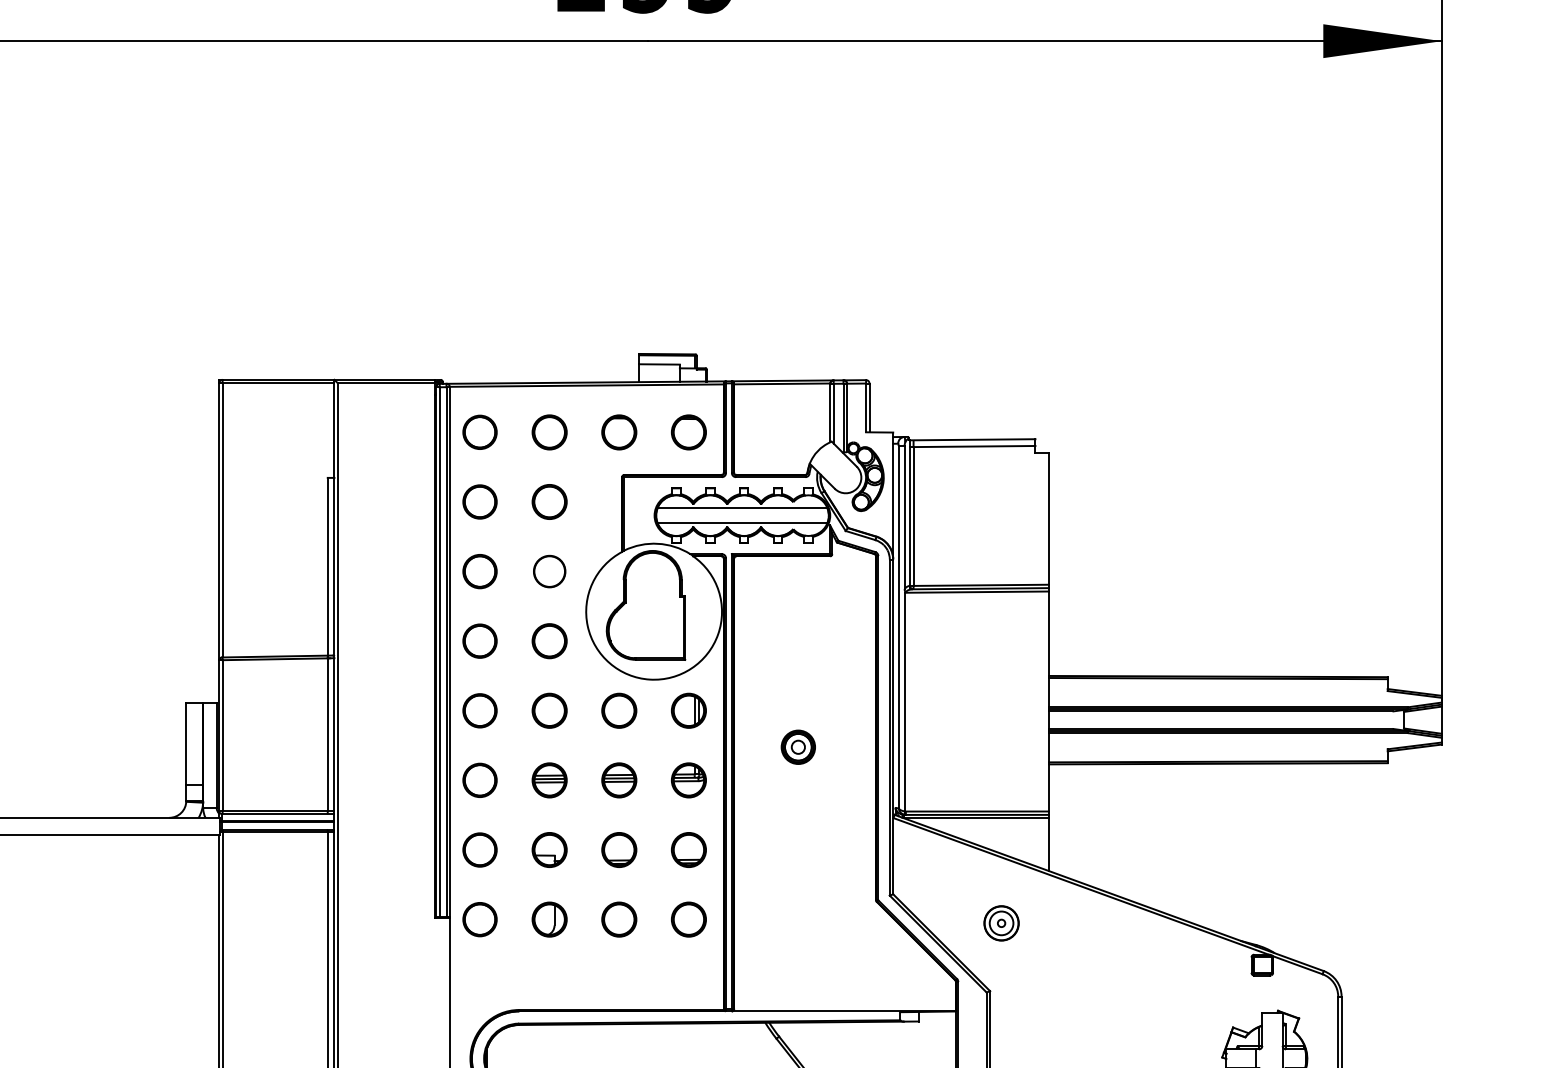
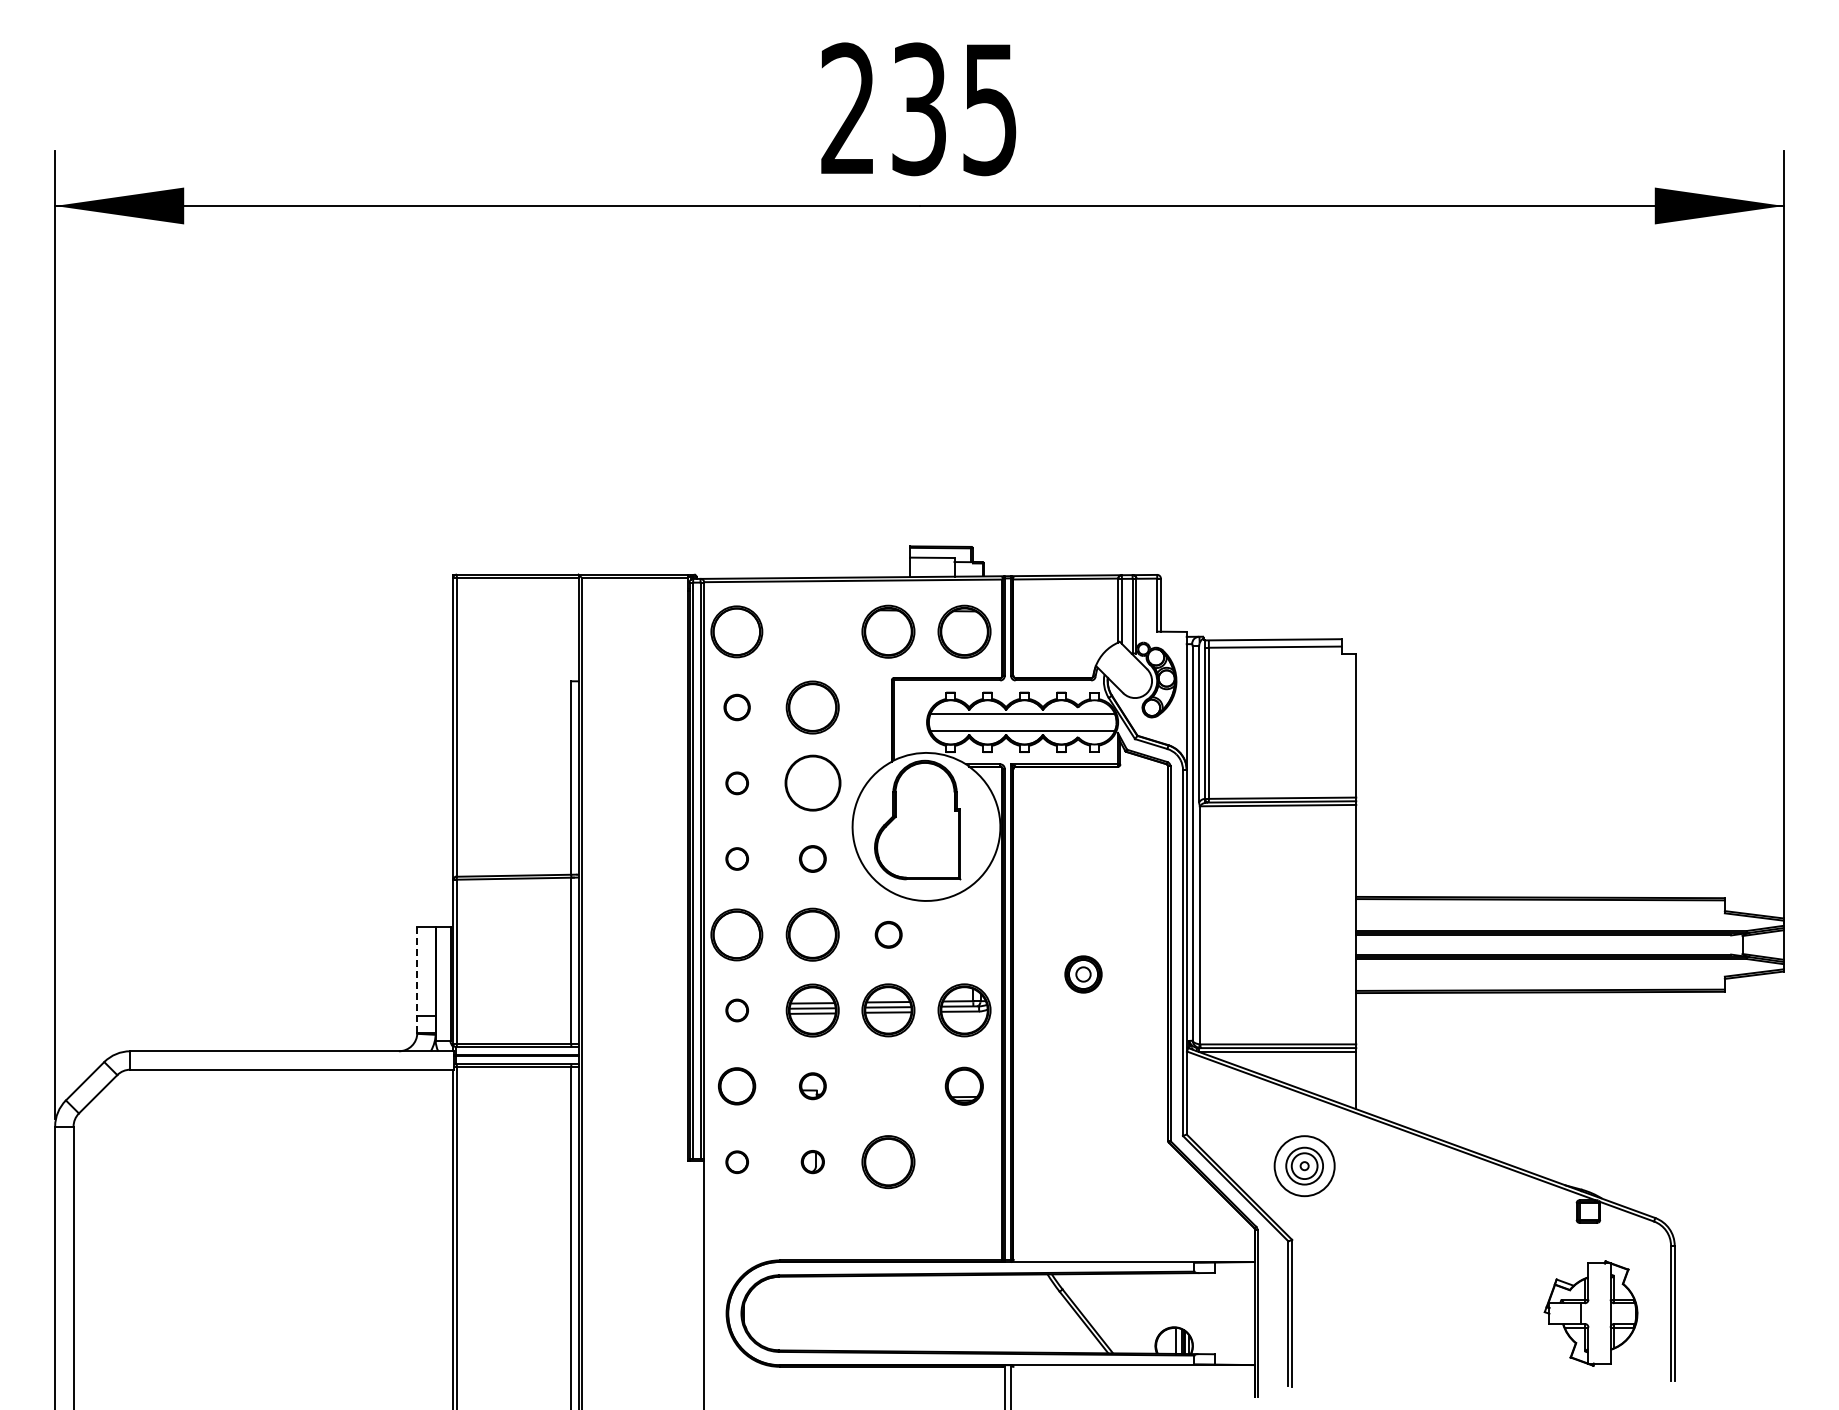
part: (480, 432) -> (737, 631), size x1.4
part: (549, 432) -> (812, 631), removed
part: (619, 432) -> (888, 631), size x1.4
part: (688, 432) -> (963, 631), size x1.4
part: (480, 501) -> (737, 707), size x0.7
part: (549, 501) -> (812, 707), size x1.4
part: (480, 571) -> (737, 783), size x0.6
circle: (549, 571) -> (812, 783), size x1.6
part: (480, 640) -> (737, 858), size x0.6
part: (549, 640) -> (812, 858), size x0.7
part: (480, 710) -> (737, 934), size x1.4
part: (549, 710) -> (812, 934), size x1.4
part: (619, 710) -> (888, 934), size x0.7
part: (688, 710) -> (963, 934), removed
line: (186, 751) -> (417, 979), solid -> dashed
part: (480, 780) -> (737, 1010), size x0.6
part: (549, 780) -> (812, 1010), size x1.4
part: (619, 780) -> (888, 1010), size x1.4
part: (688, 780) -> (963, 1010), size x1.4
part: (549, 849) -> (812, 1085), size x0.7
part: (619, 849) -> (888, 1085), removed
part: (549, 919) -> (812, 1161), size x0.6
part: (619, 919) -> (888, 1161), size x1.4
part: (688, 919) -> (963, 1161), removed
part: (480, 920) -> (737, 1162), size x0.6
circle: (1001, 922) -> (1304, 1165), size x1.6

